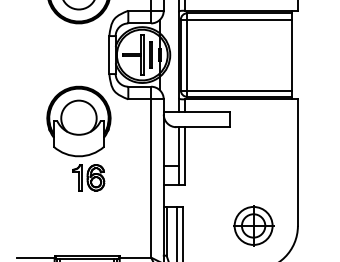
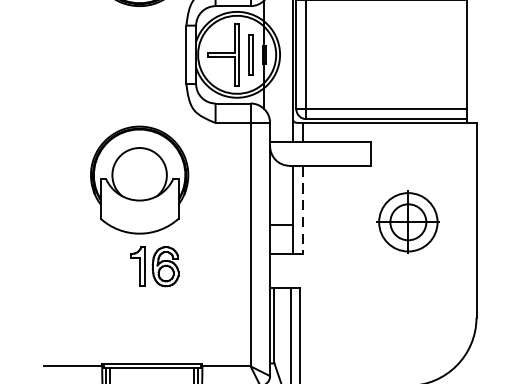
part: (78, 138) -> (138, 206), moved
line: (185, 156) -> (303, 210), solid -> dashed
part: (253, 225) -> (408, 221), moved

